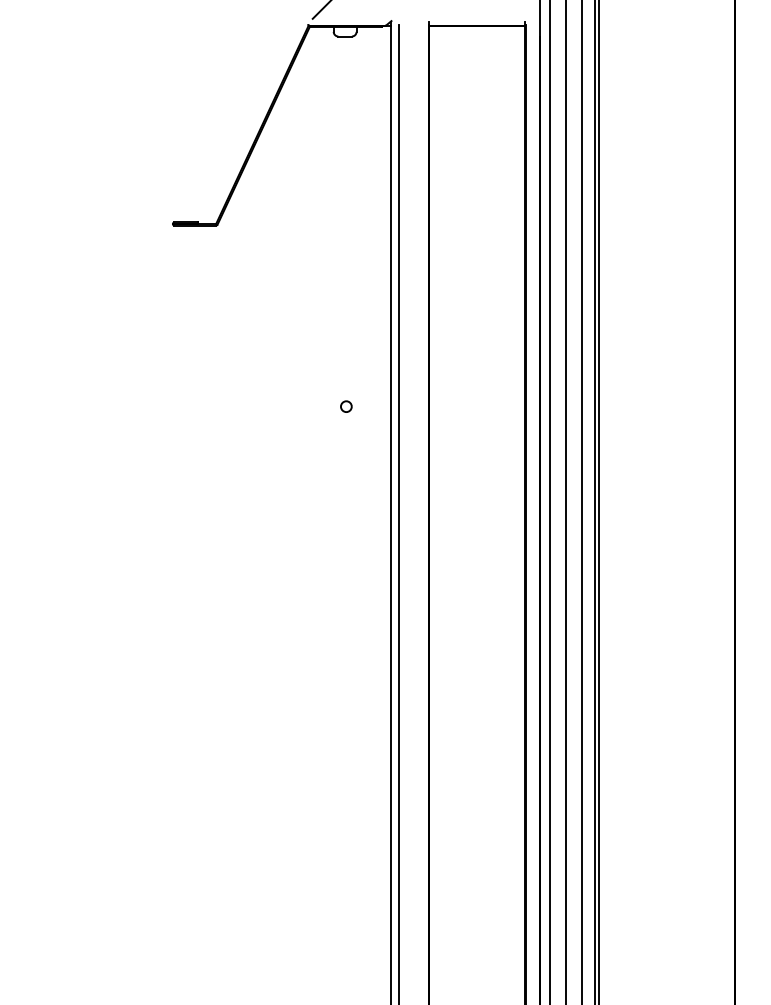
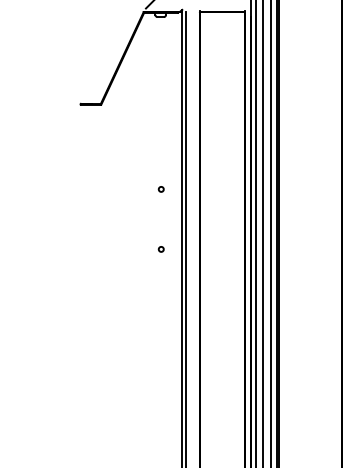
circle: (344, 535) -> (160, 249), added

